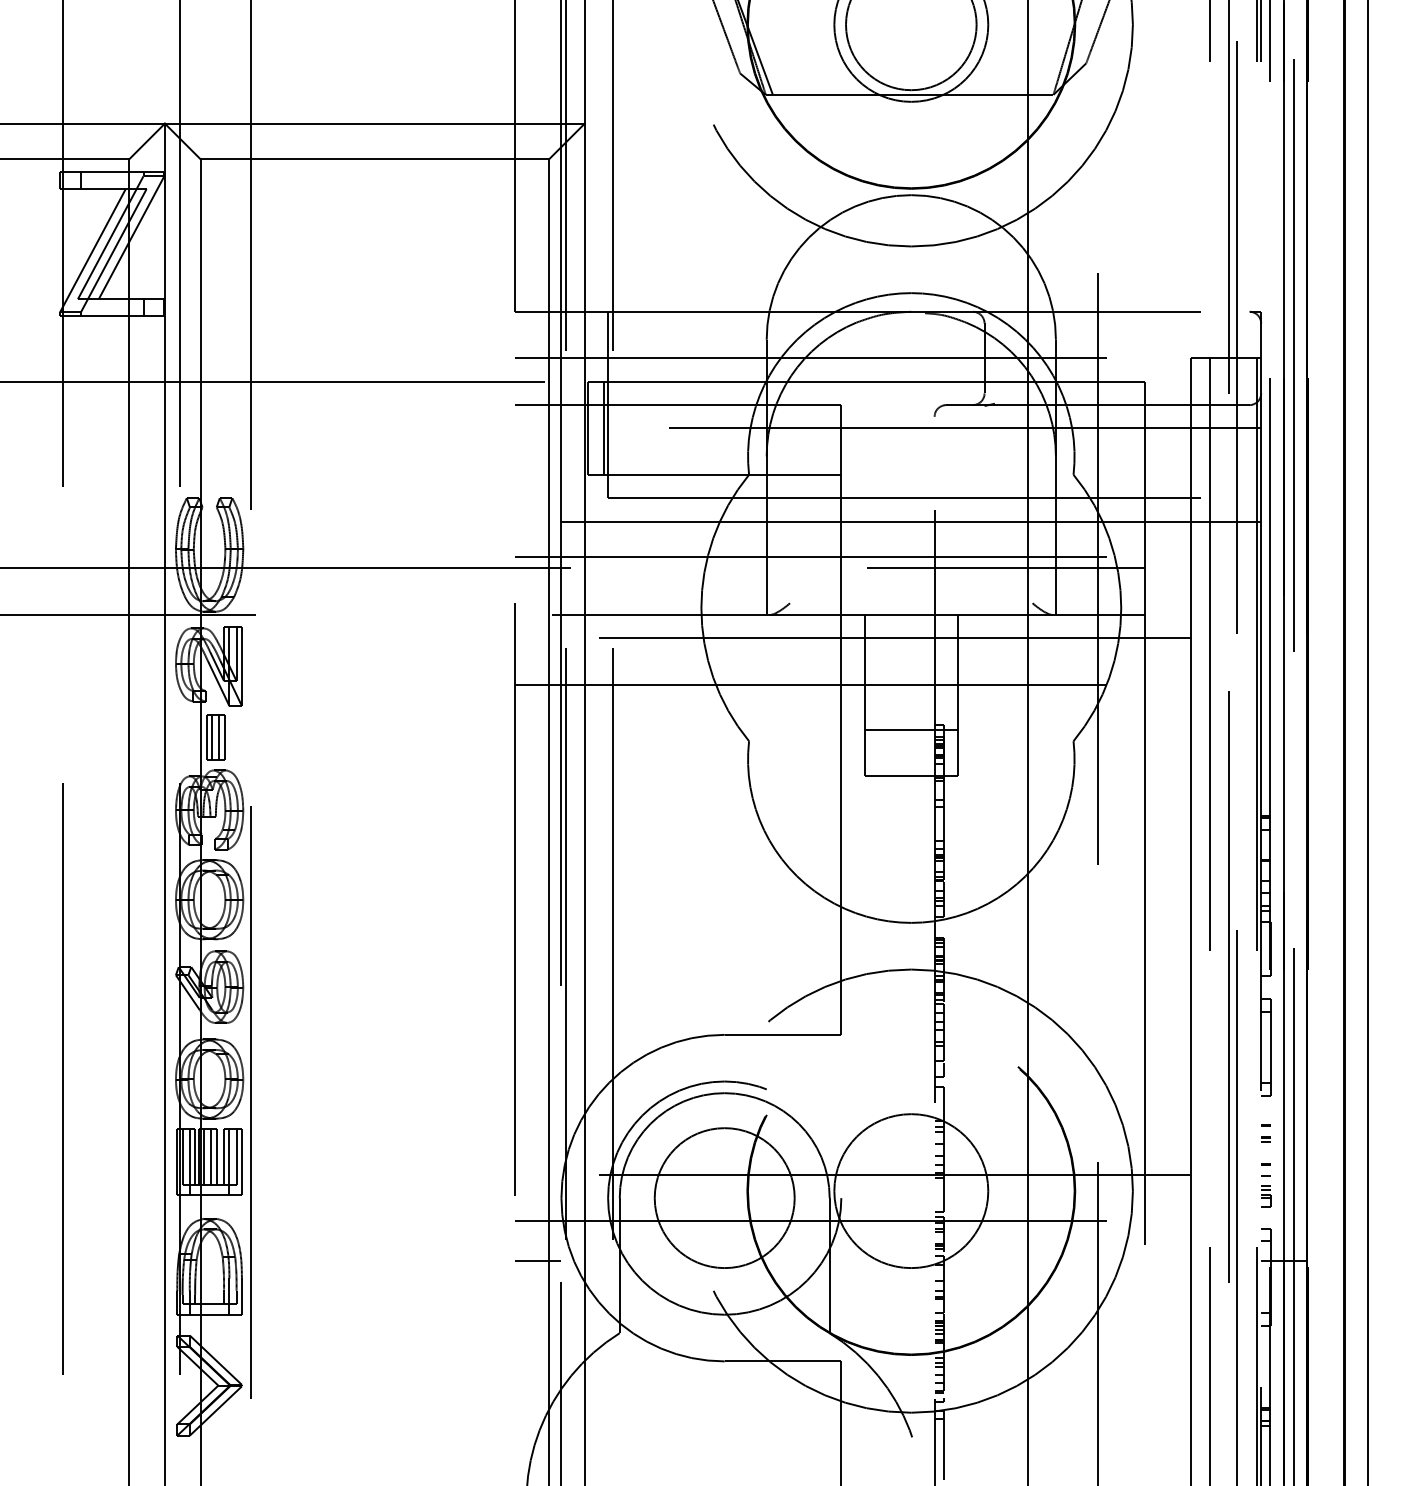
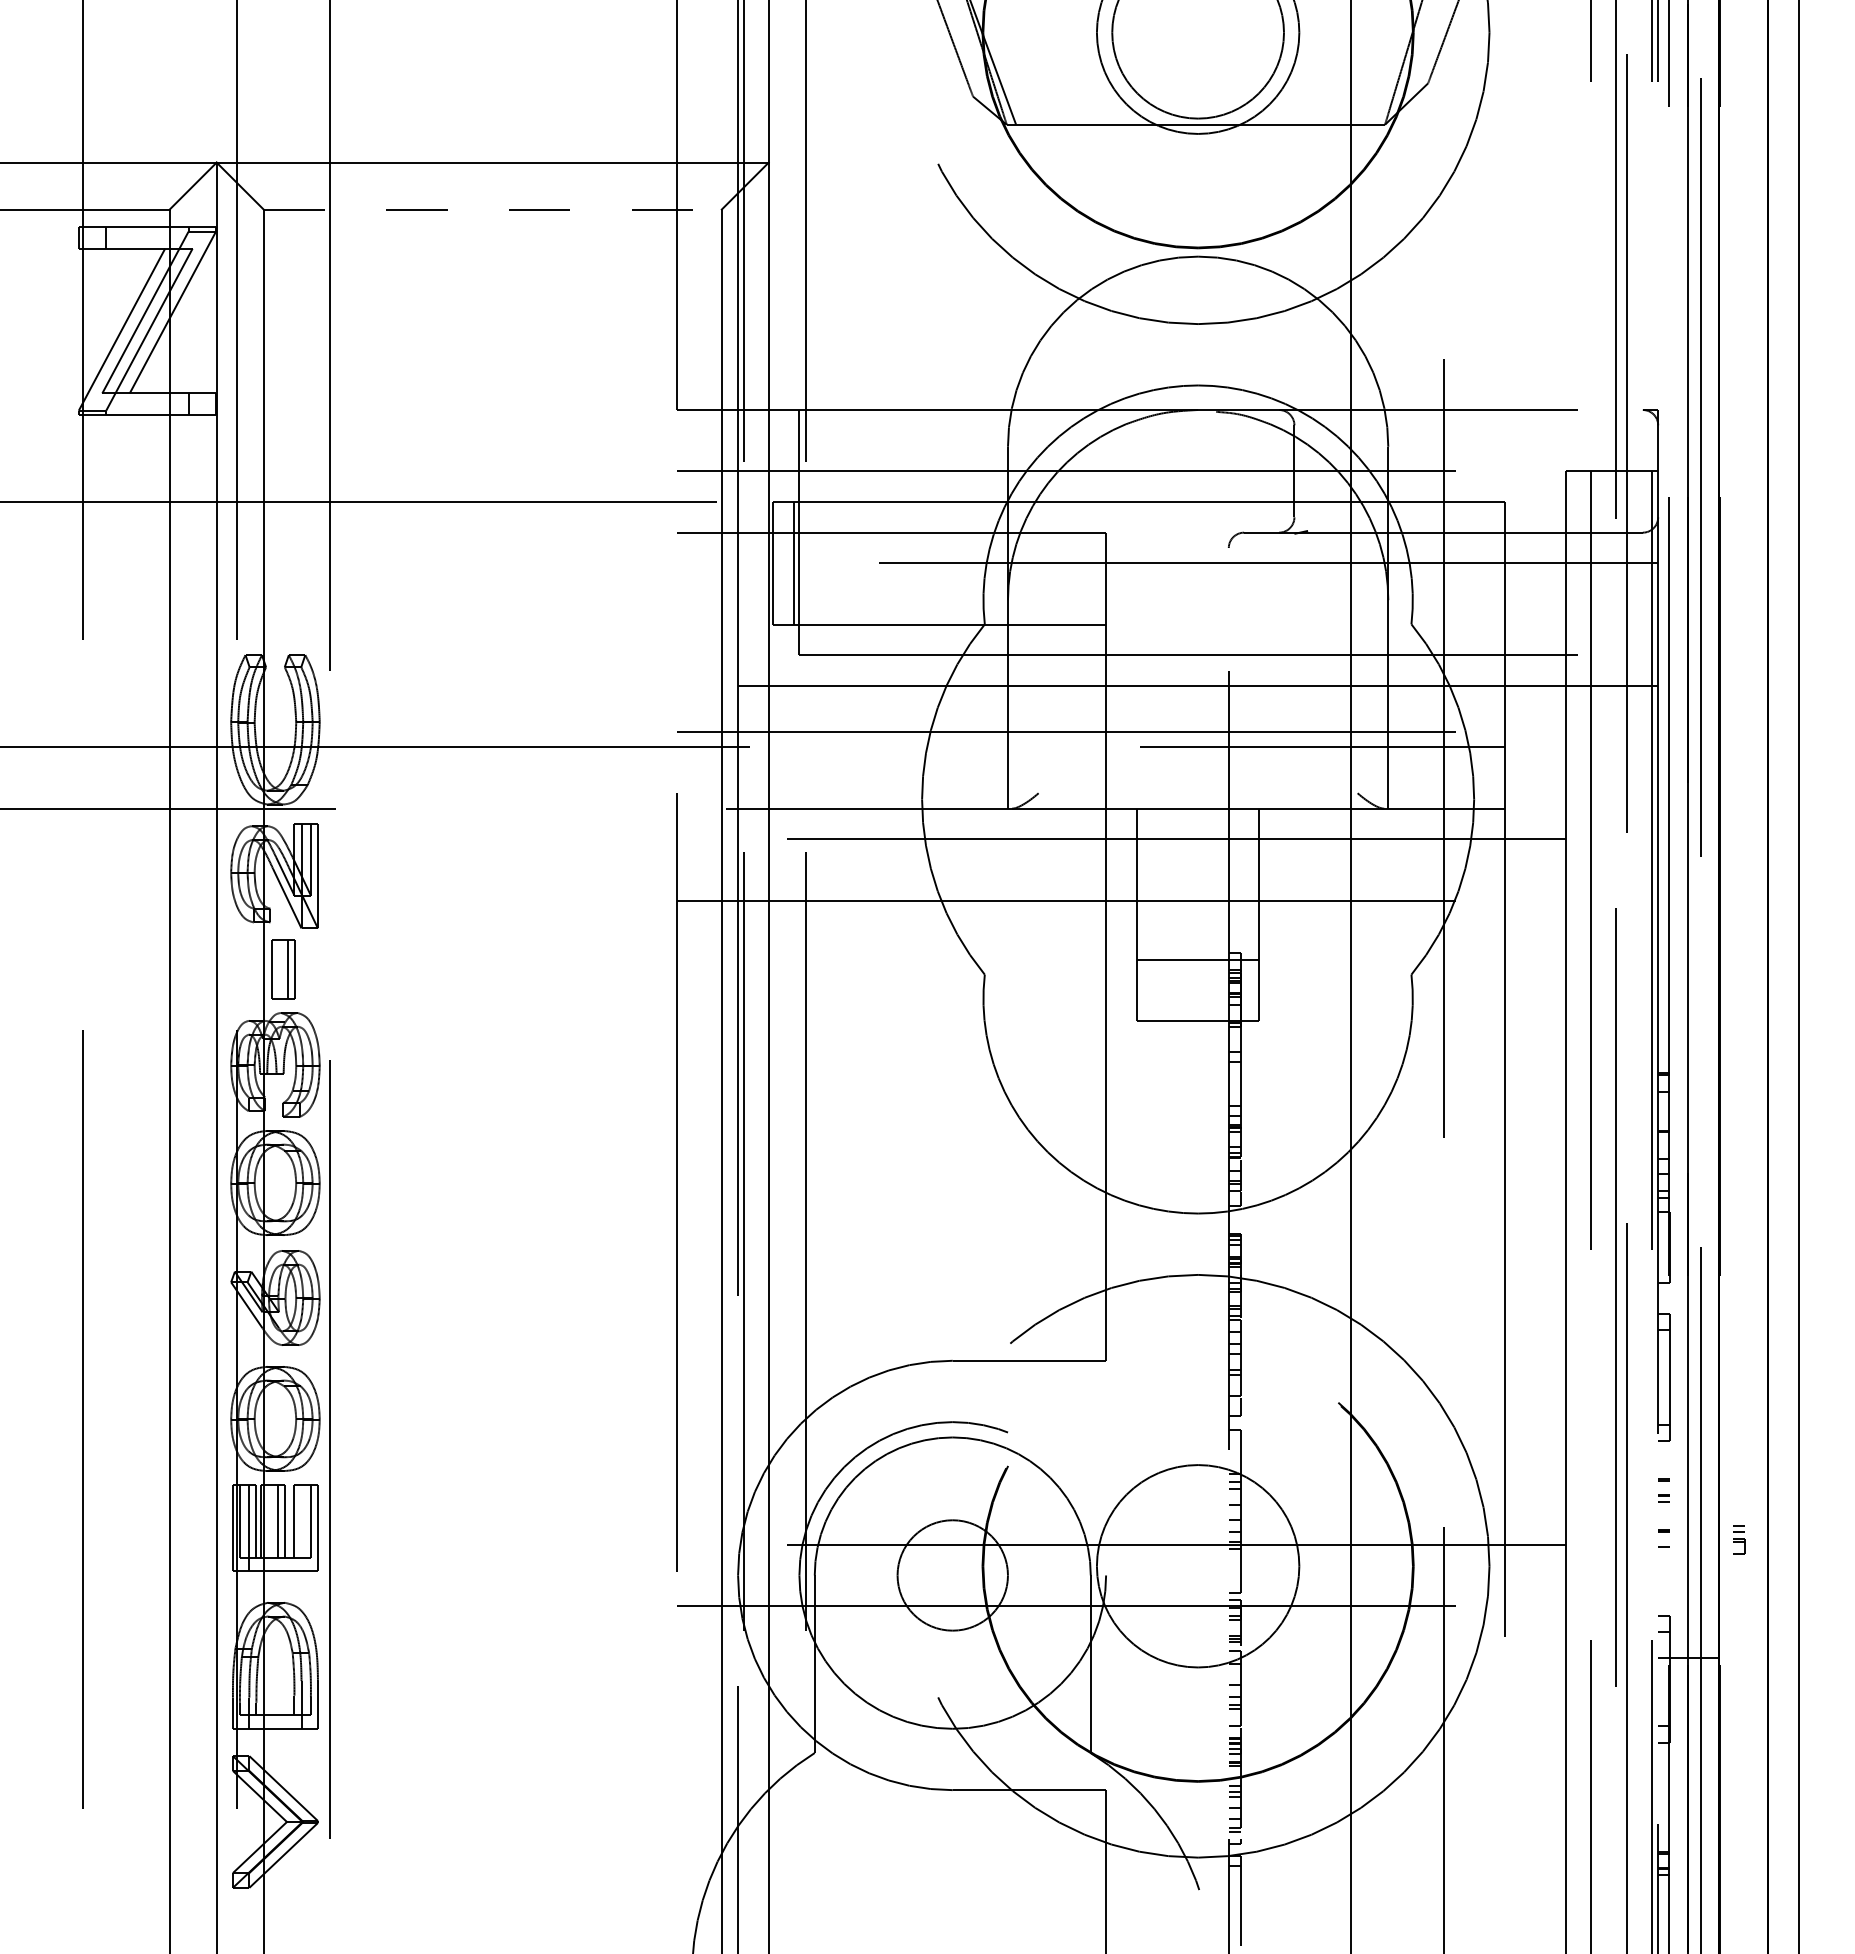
line: (375, 159) -> (493, 209), solid -> dashed
line: (211, 737) -> (278, 969), removed
line: (204, 1156) -> (268, 1520), removed
line: (229, 1161) -> (301, 1527), removed
part: (1265, 1195) -> (1739, 1539), moved
circle: (724, 1198) -> (952, 1575), size x0.6
line: (538, 1261) -> (707, 1658), removed

